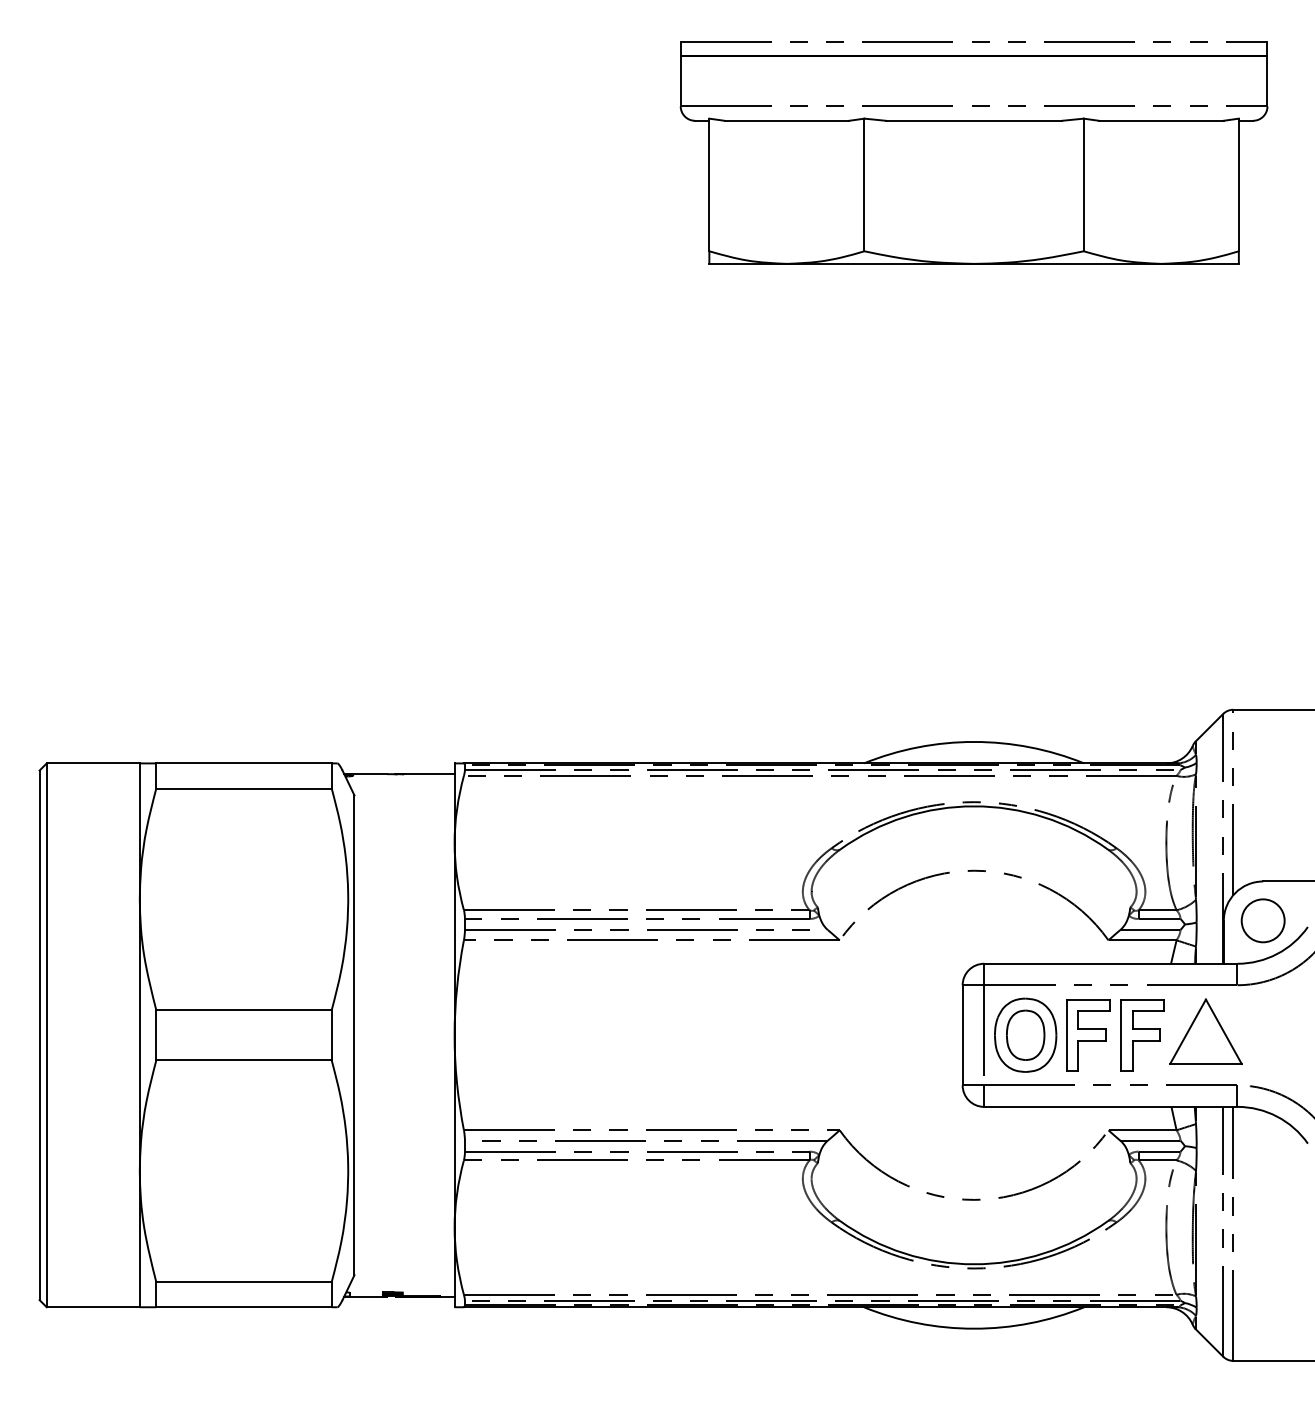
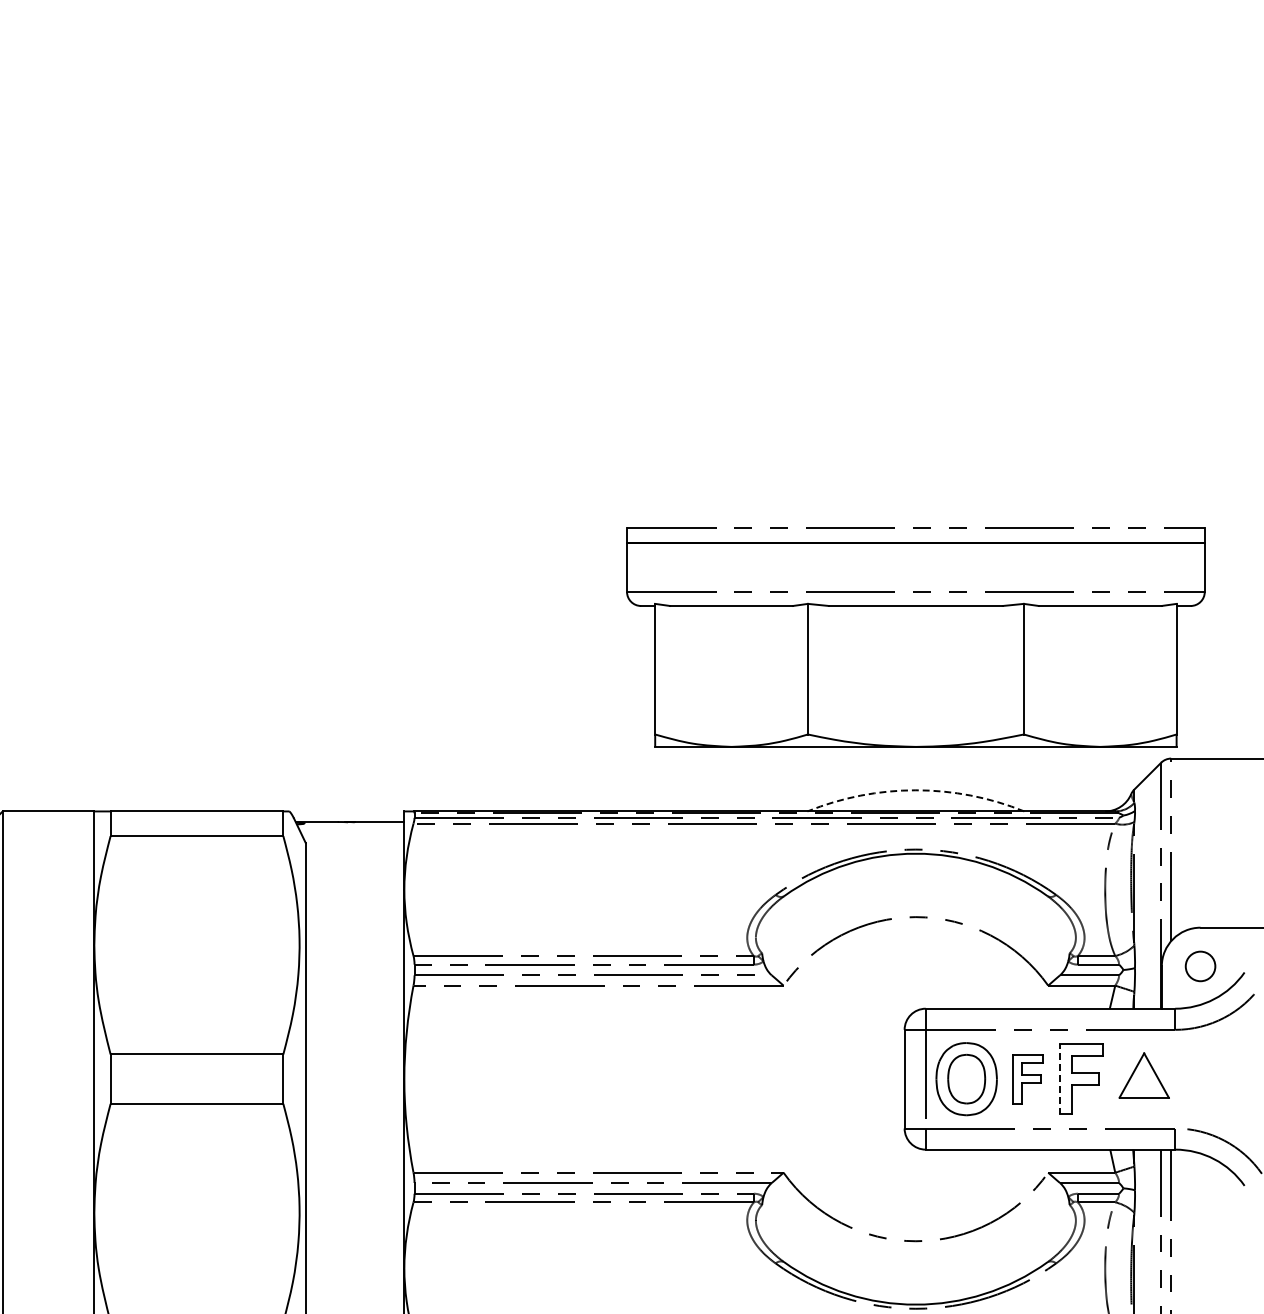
part: (973, 152) -> (915, 637), moved
arc: (974, 741) -> (916, 789), solid -> dashed
circle: (1262, 920) -> (1199, 966), size x0.7
part: (1205, 1031) -> (1143, 1075), size x0.7
part: (1088, 1035) -> (1028, 1079), size x0.7
line: (1120, 1035) -> (1060, 1079), solid -> dashed

